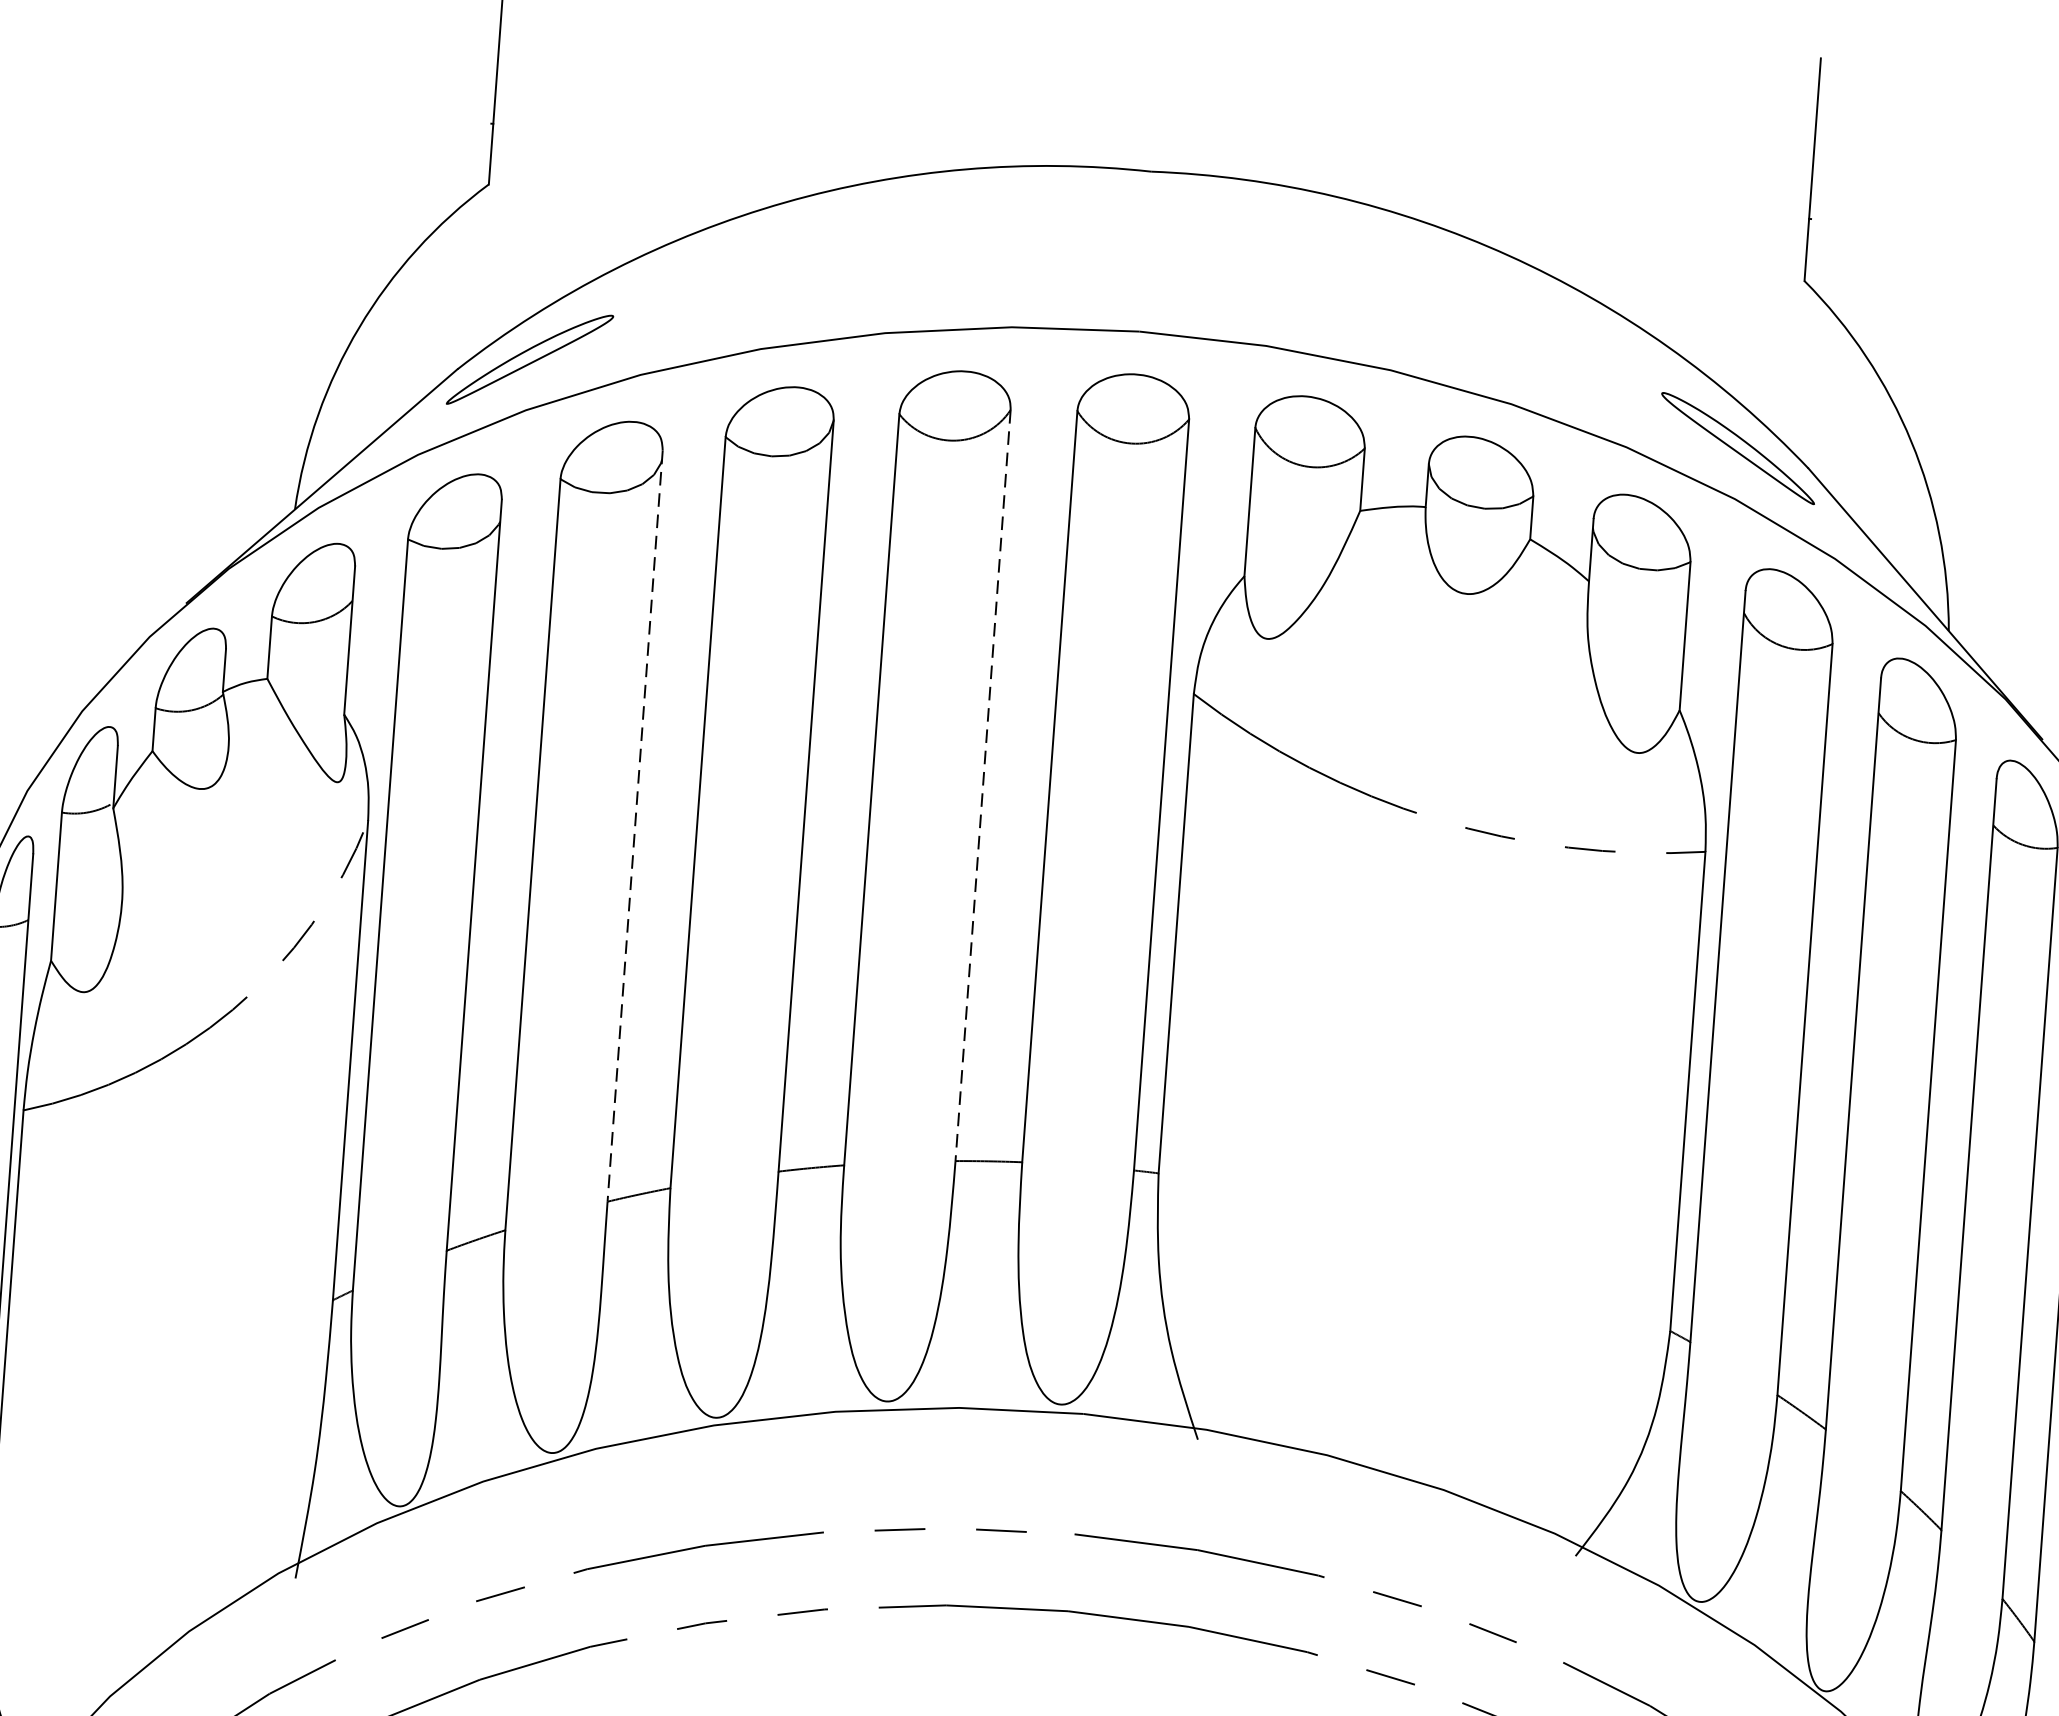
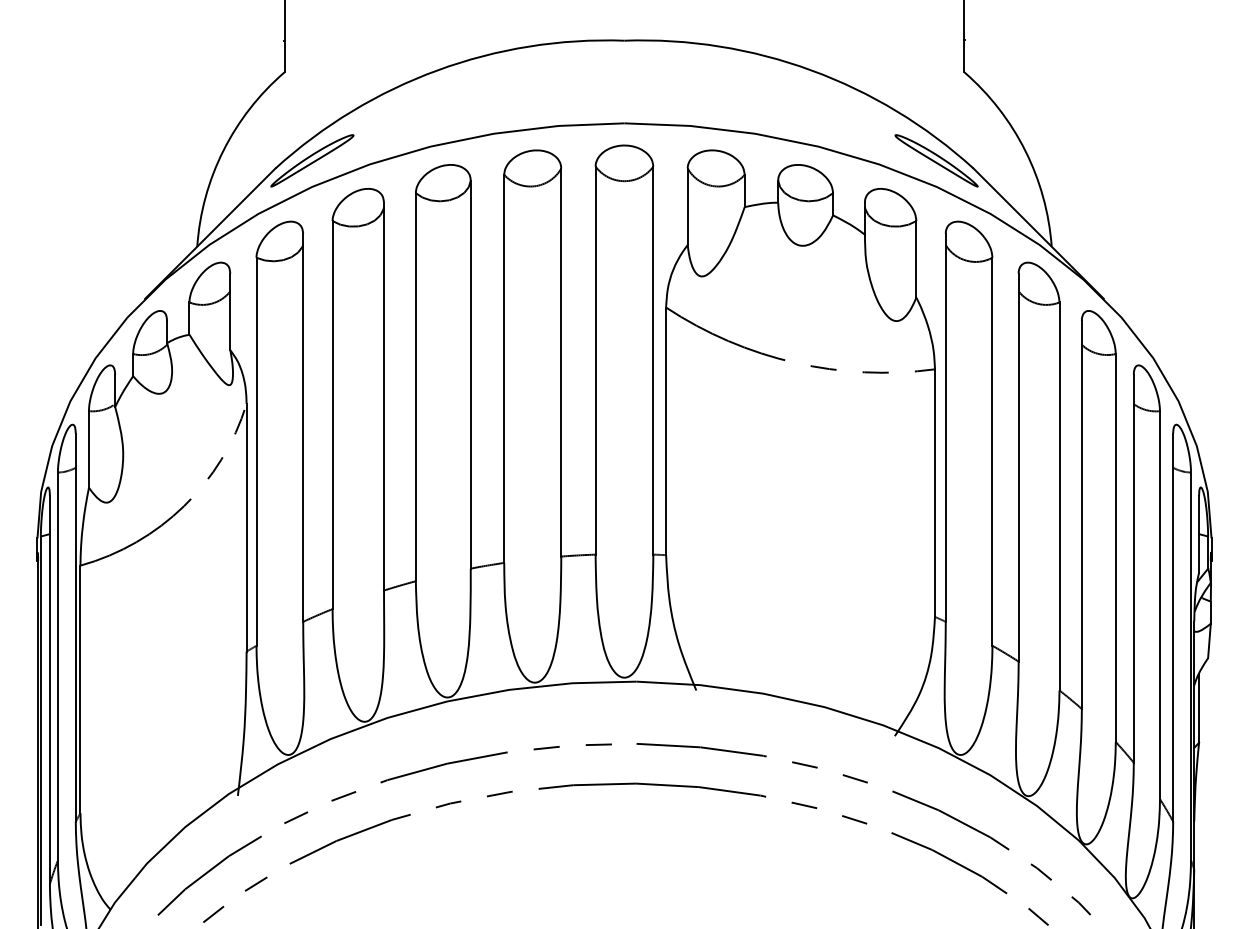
line: (983, 787) -> (561, 363), dashed -> solid
line: (635, 828) -> (384, 397), dashed -> solid

